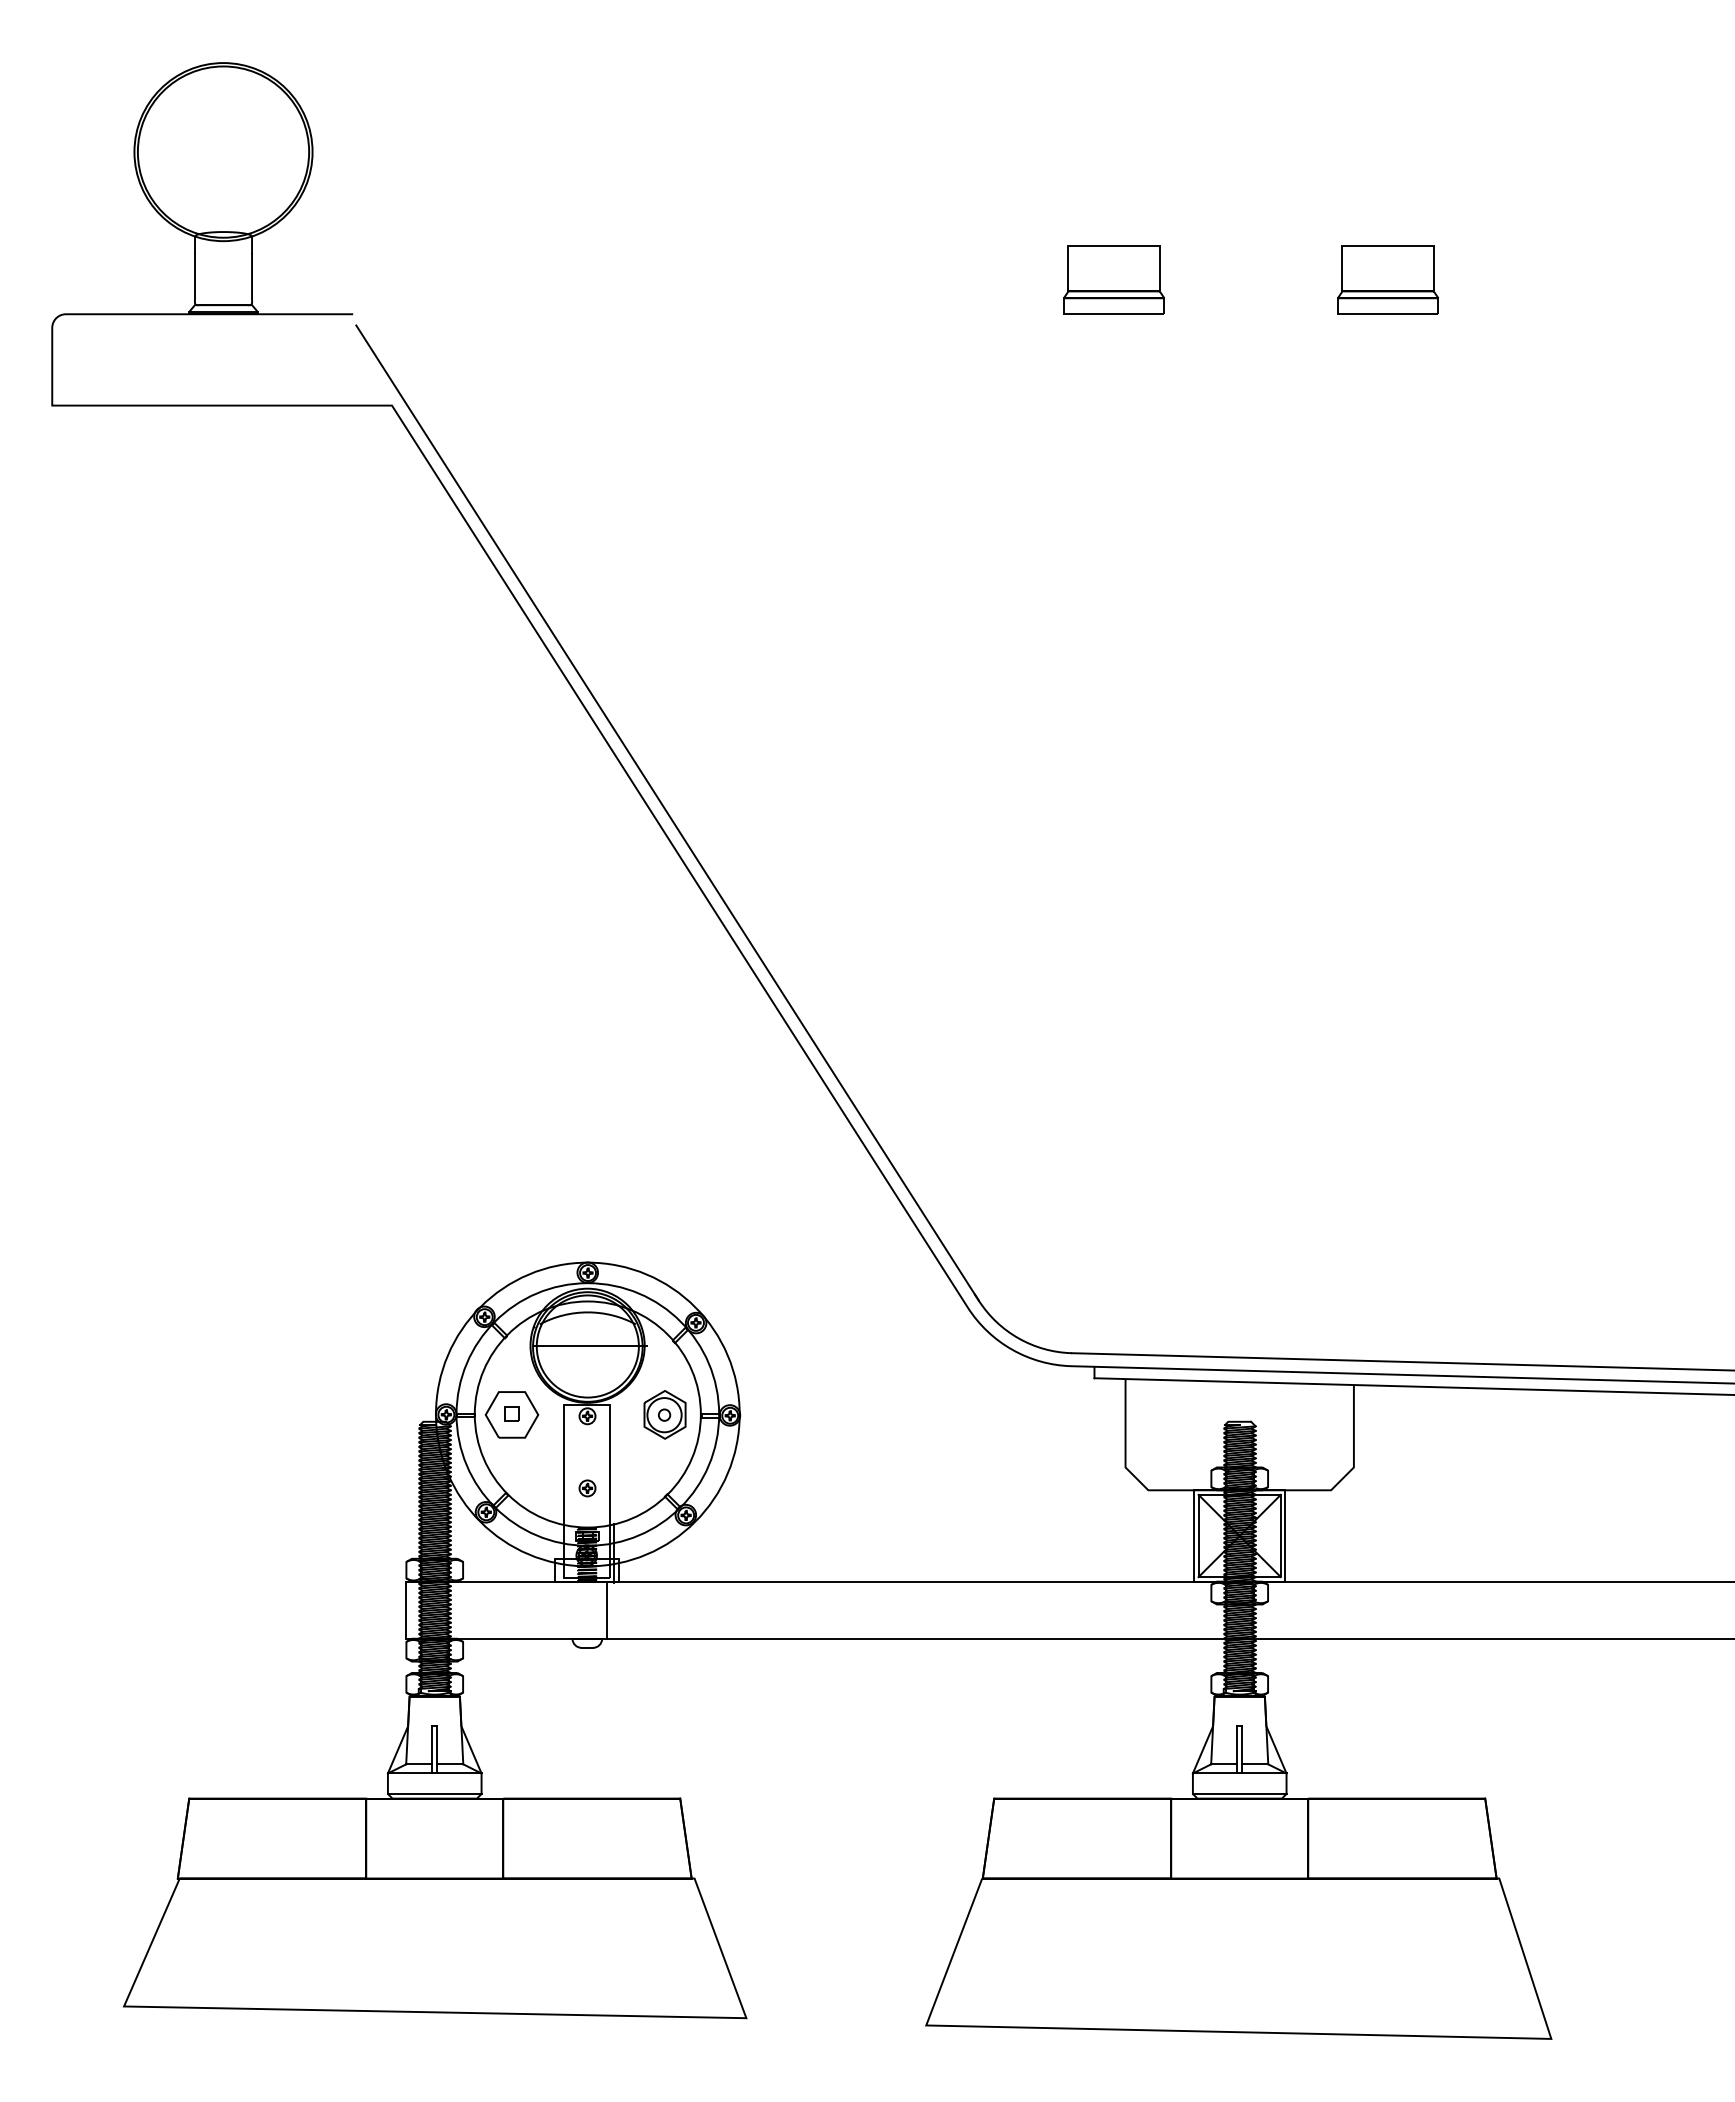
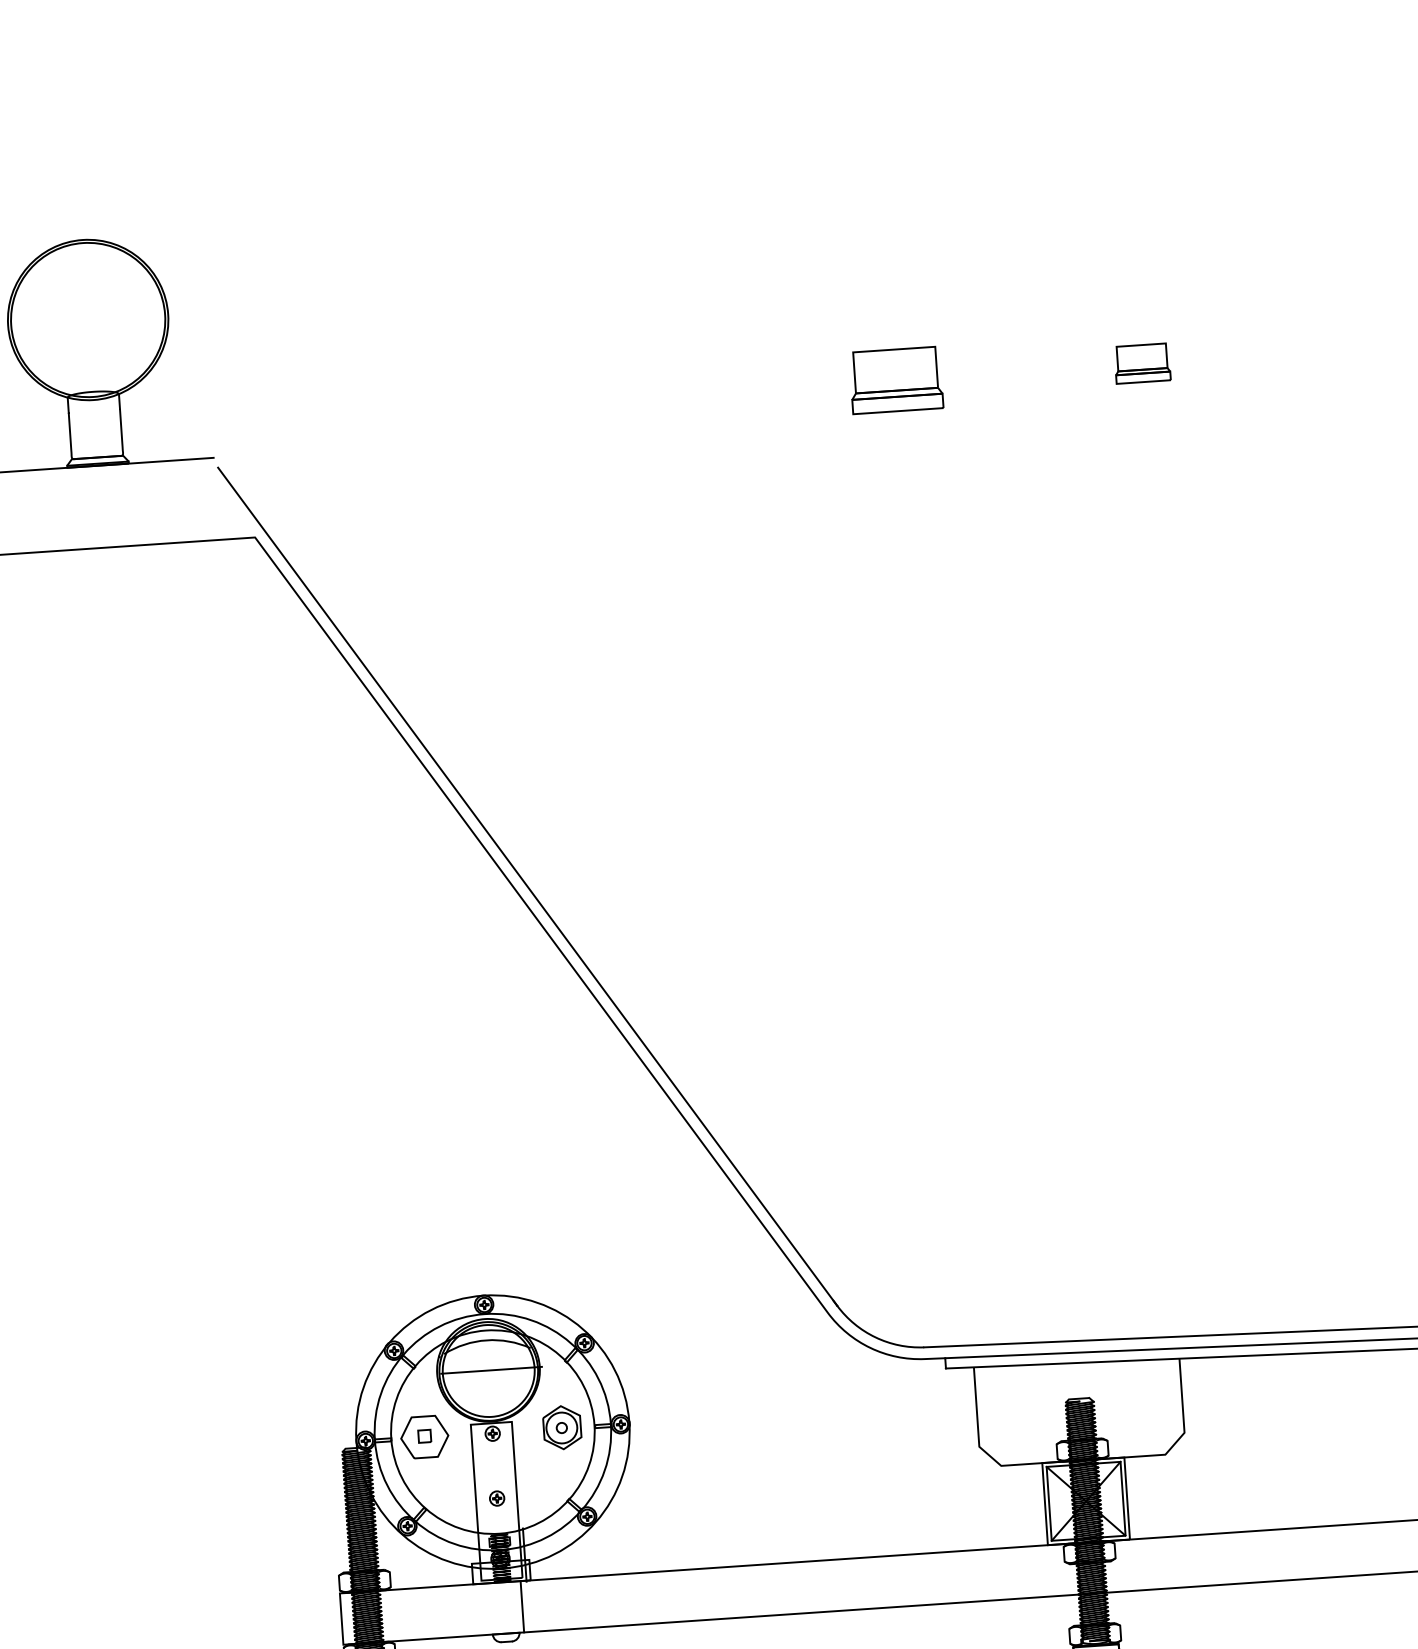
part: (1387, 279) -> (1141, 363), size x0.6

